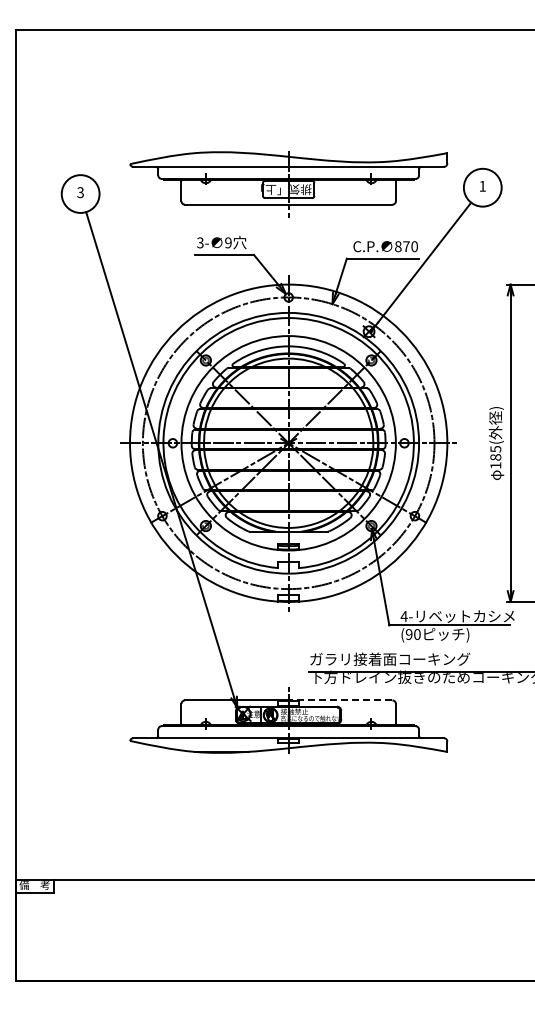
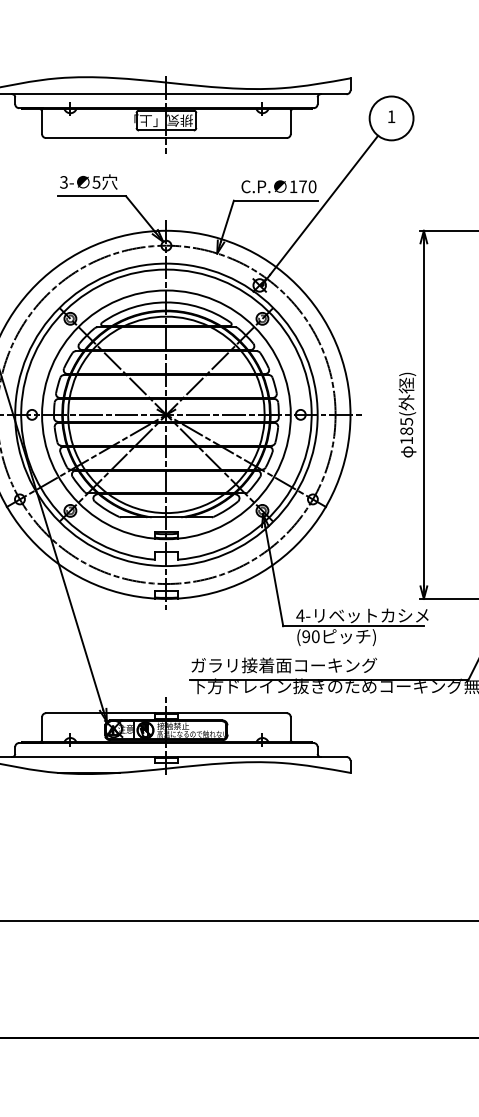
text: (228, 242) -> (96, 181), 9 -> 5
text: (398, 246) -> (293, 186), 870 -> 170
line: (340, 700) -> (226, 713), dashed -> solid

